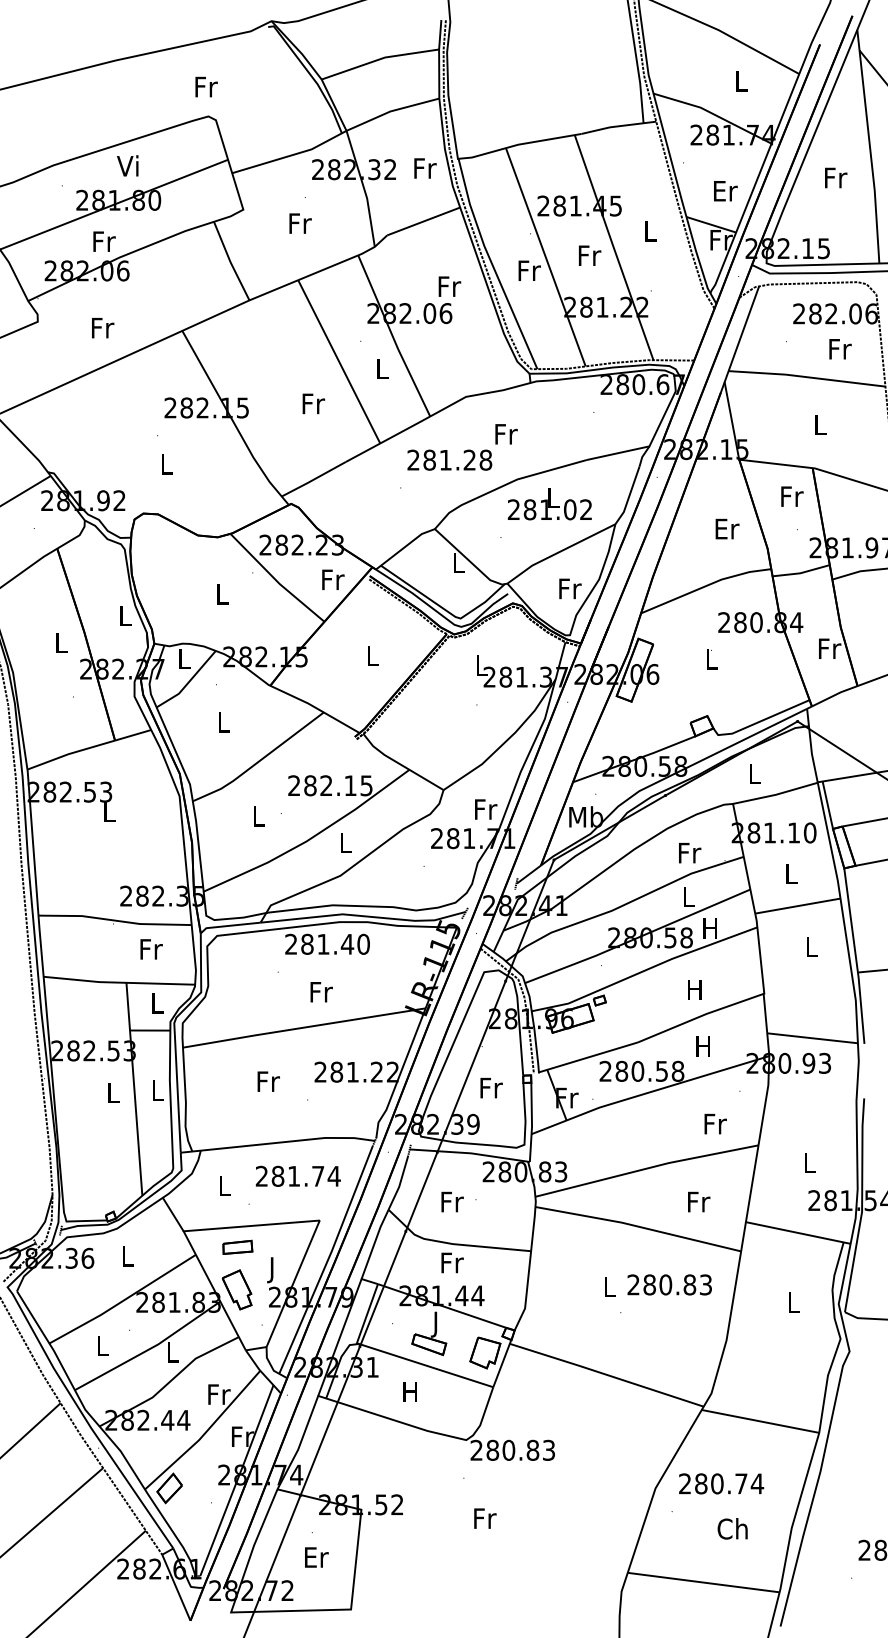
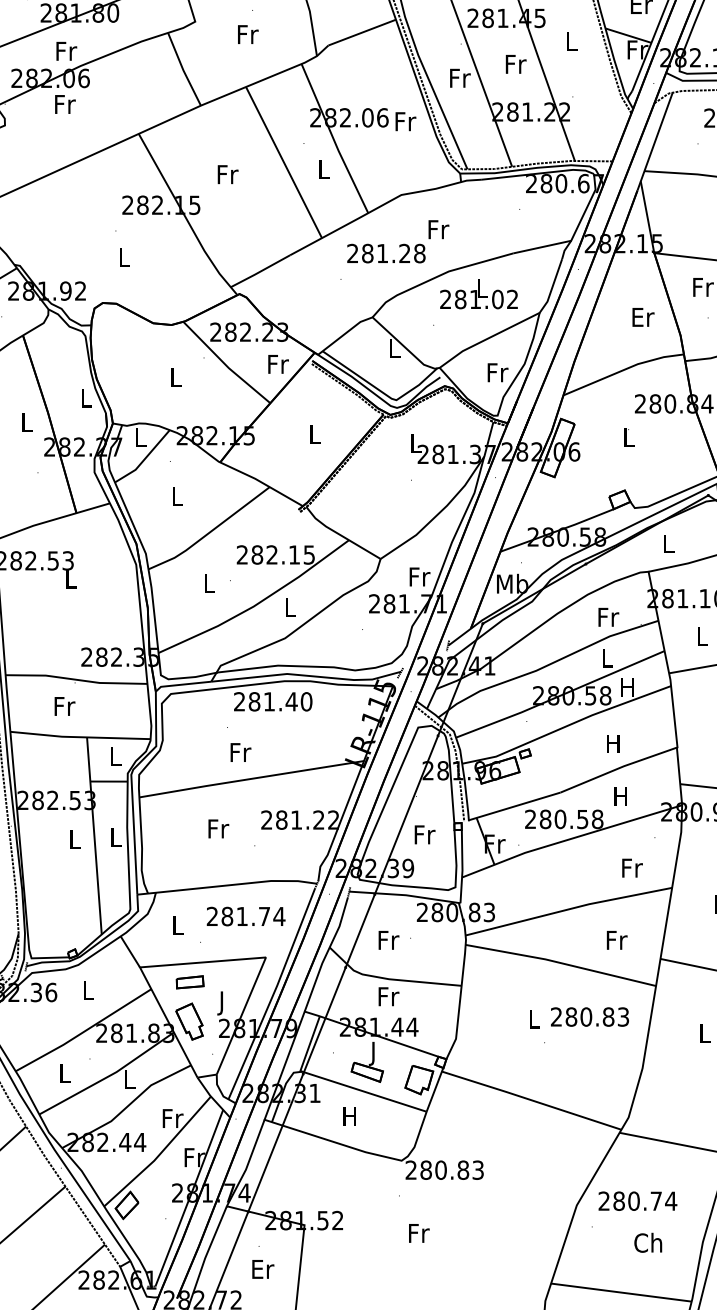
text: (449, 286) -> (405, 121), moved
text: (103, 328) -> (65, 104), moved
text: (313, 403) -> (227, 174), moved
text: (151, 949) -> (64, 706), moved
text: (321, 992) -> (240, 752), moved

